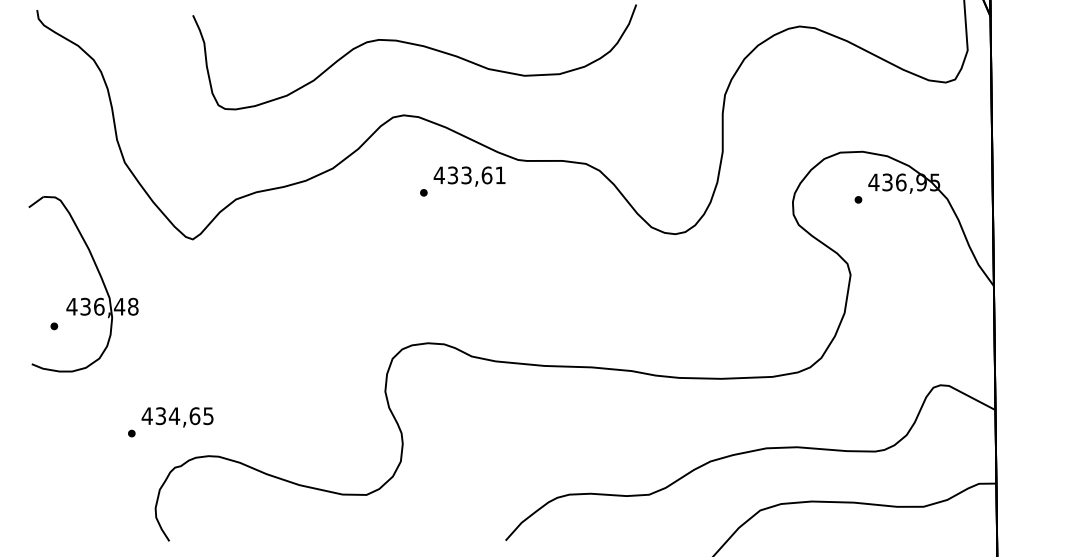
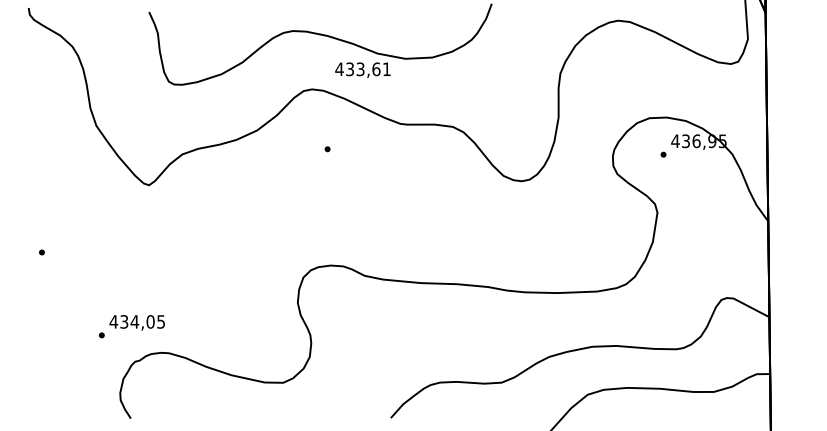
text: (469, 176) -> (362, 70), moved
part: (84, 297) -> (65, 230), removed
text: (194, 415) -> (150, 321), 434,65 -> 434,05

